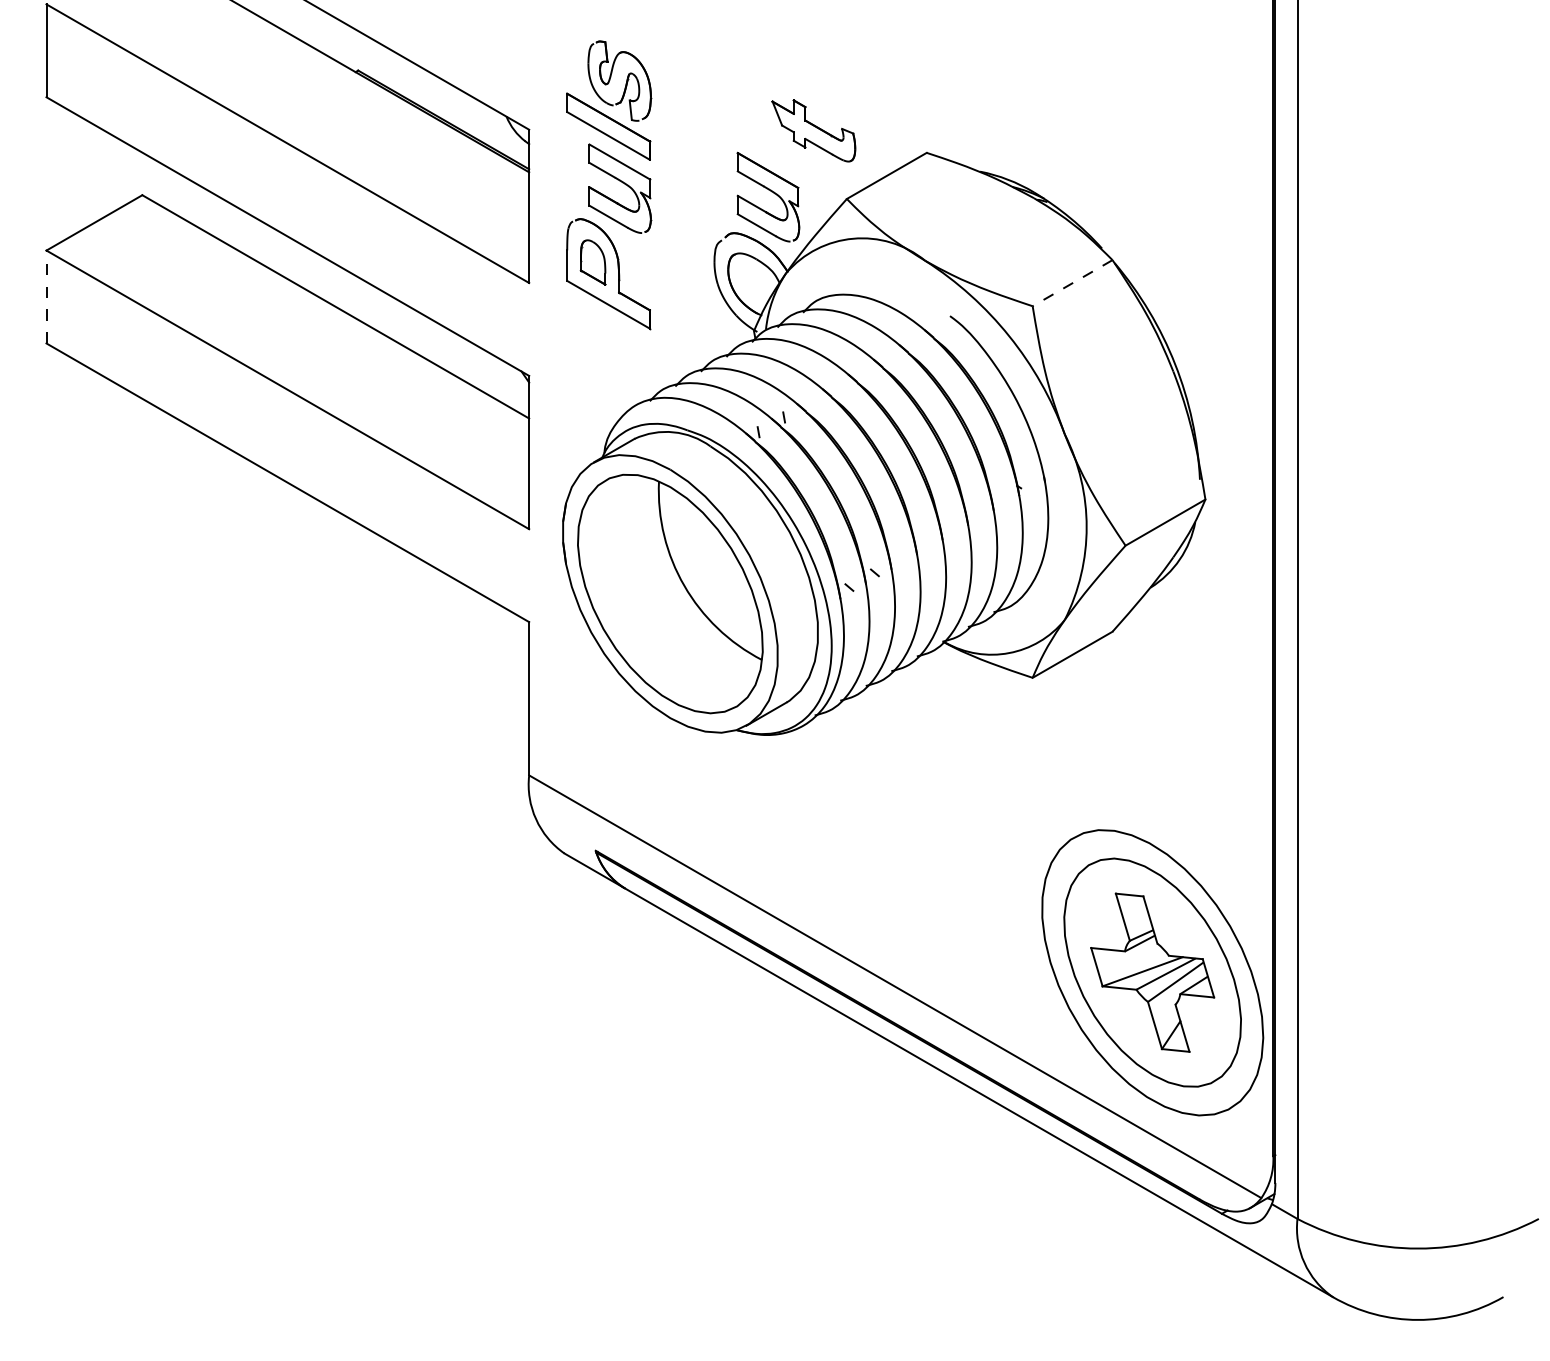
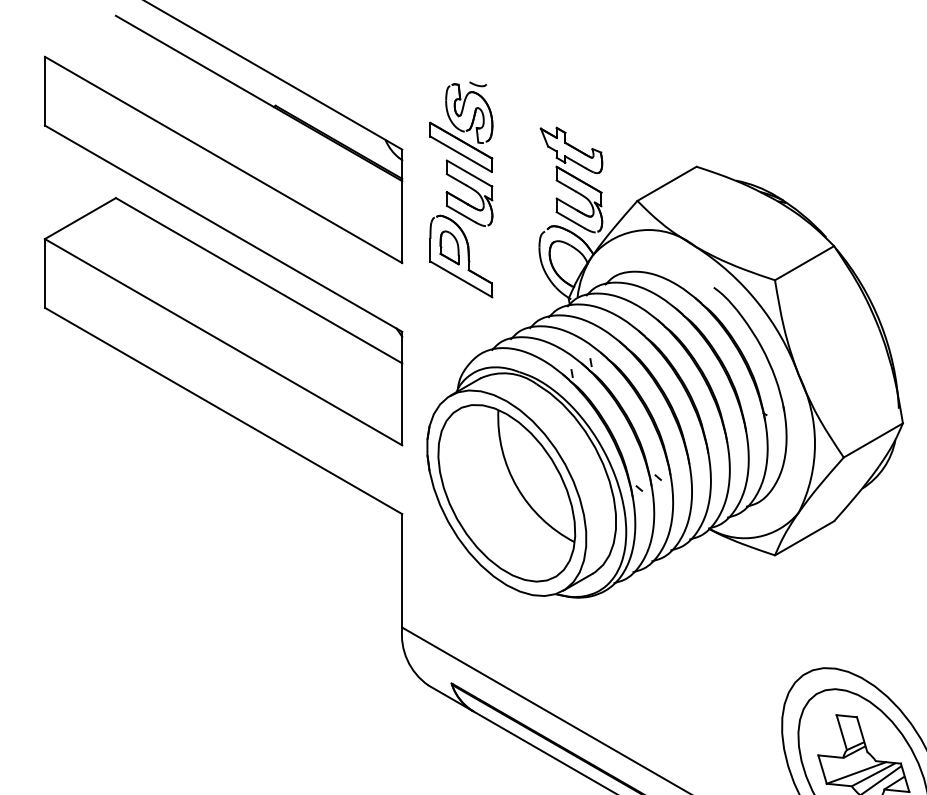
part: (631, 41) -> (478, 84), added
part: (813, 130) -> (571, 150), moved
line: (1072, 283) -> (804, 263), dashed -> solid
line: (46, 296) -> (44, 273), dashed -> solid

